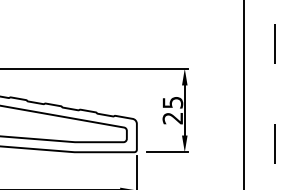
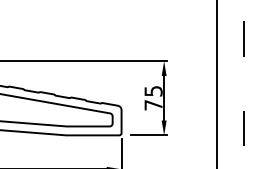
text: (172, 118) -> (153, 105), 25 -> 75

